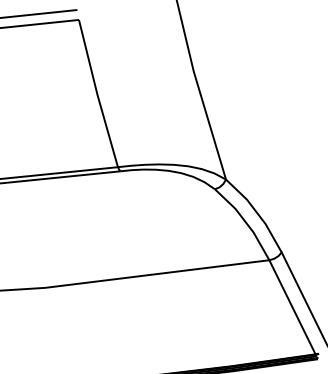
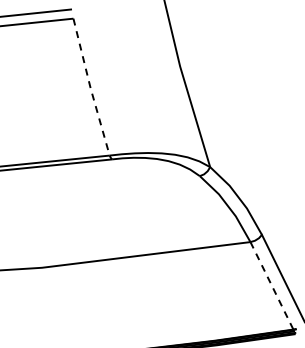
line: (97, 95) -> (90, 88), solid -> dashed
line: (291, 306) -> (271, 285), solid -> dashed

